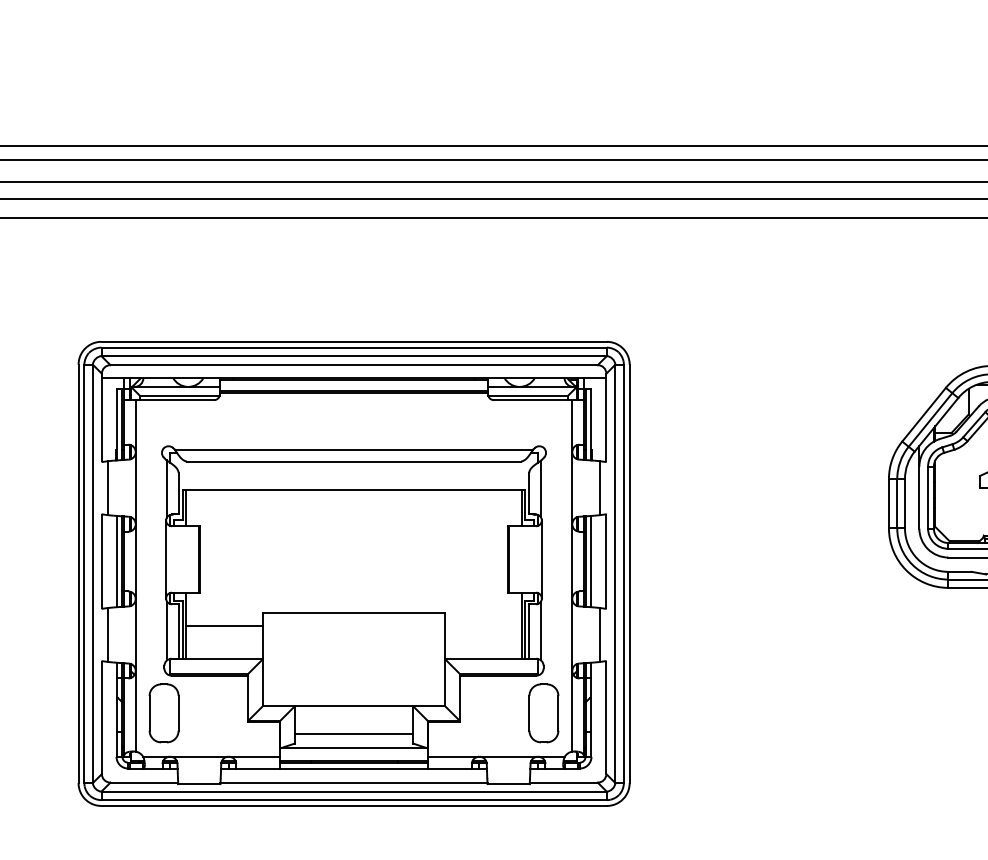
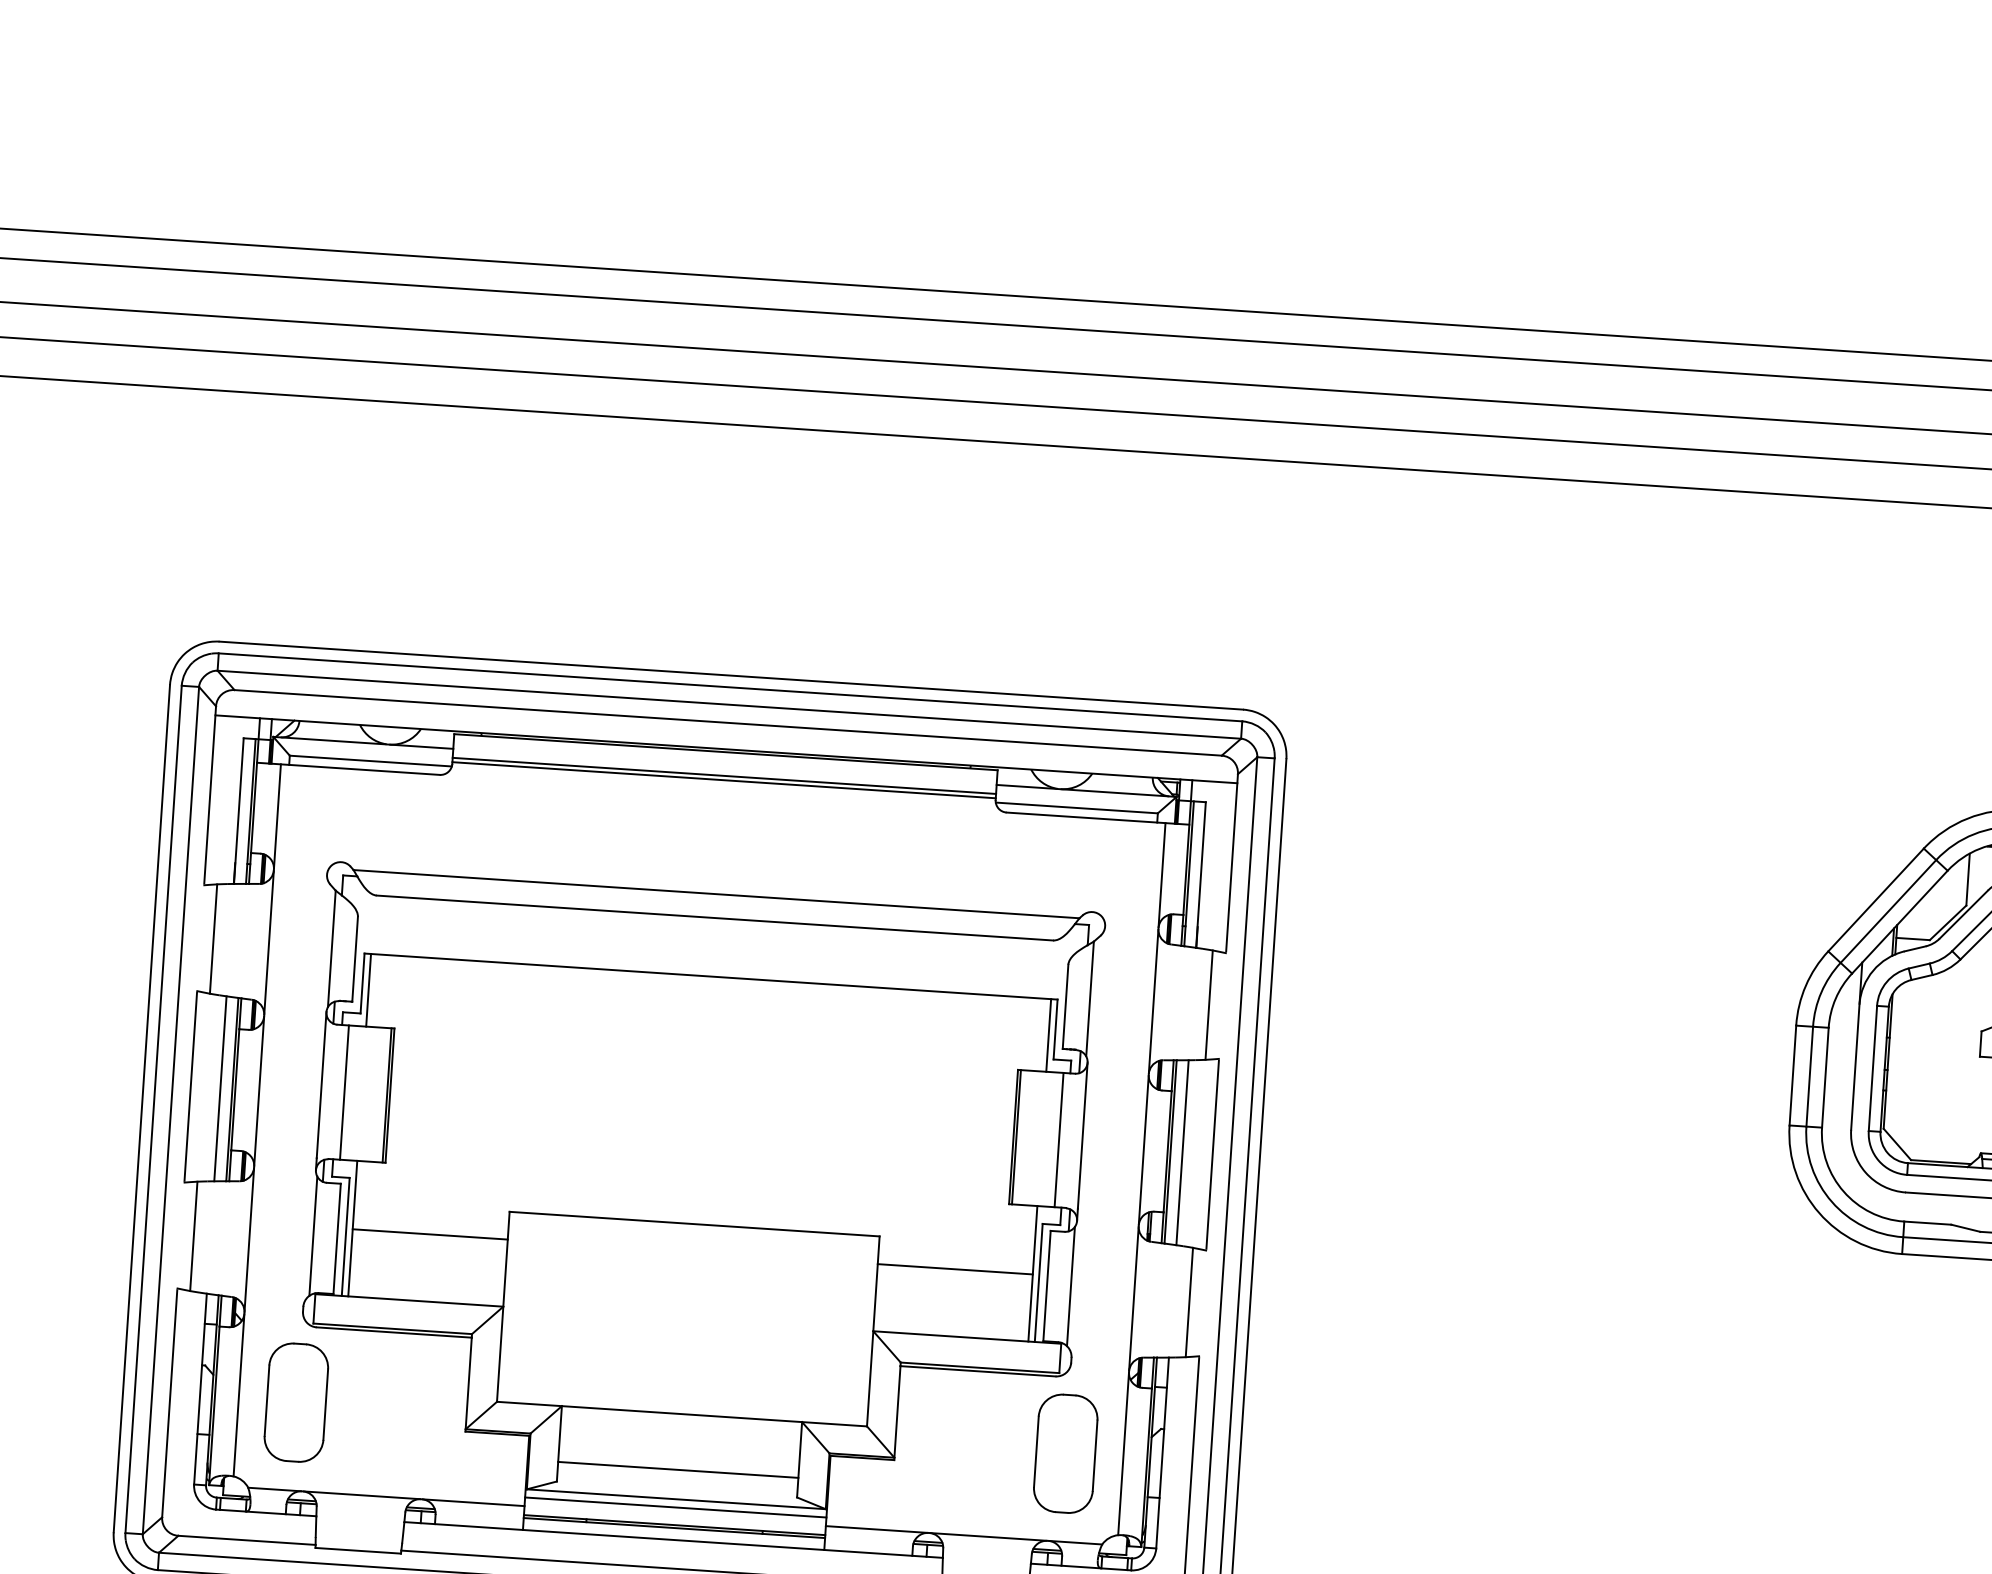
line: (177, 559) -> (344, 1092), added
line: (530, 559) -> (1059, 1140), added
line: (483, 626) -> (955, 1269), added
line: (353, 752) -> (674, 1507), added

